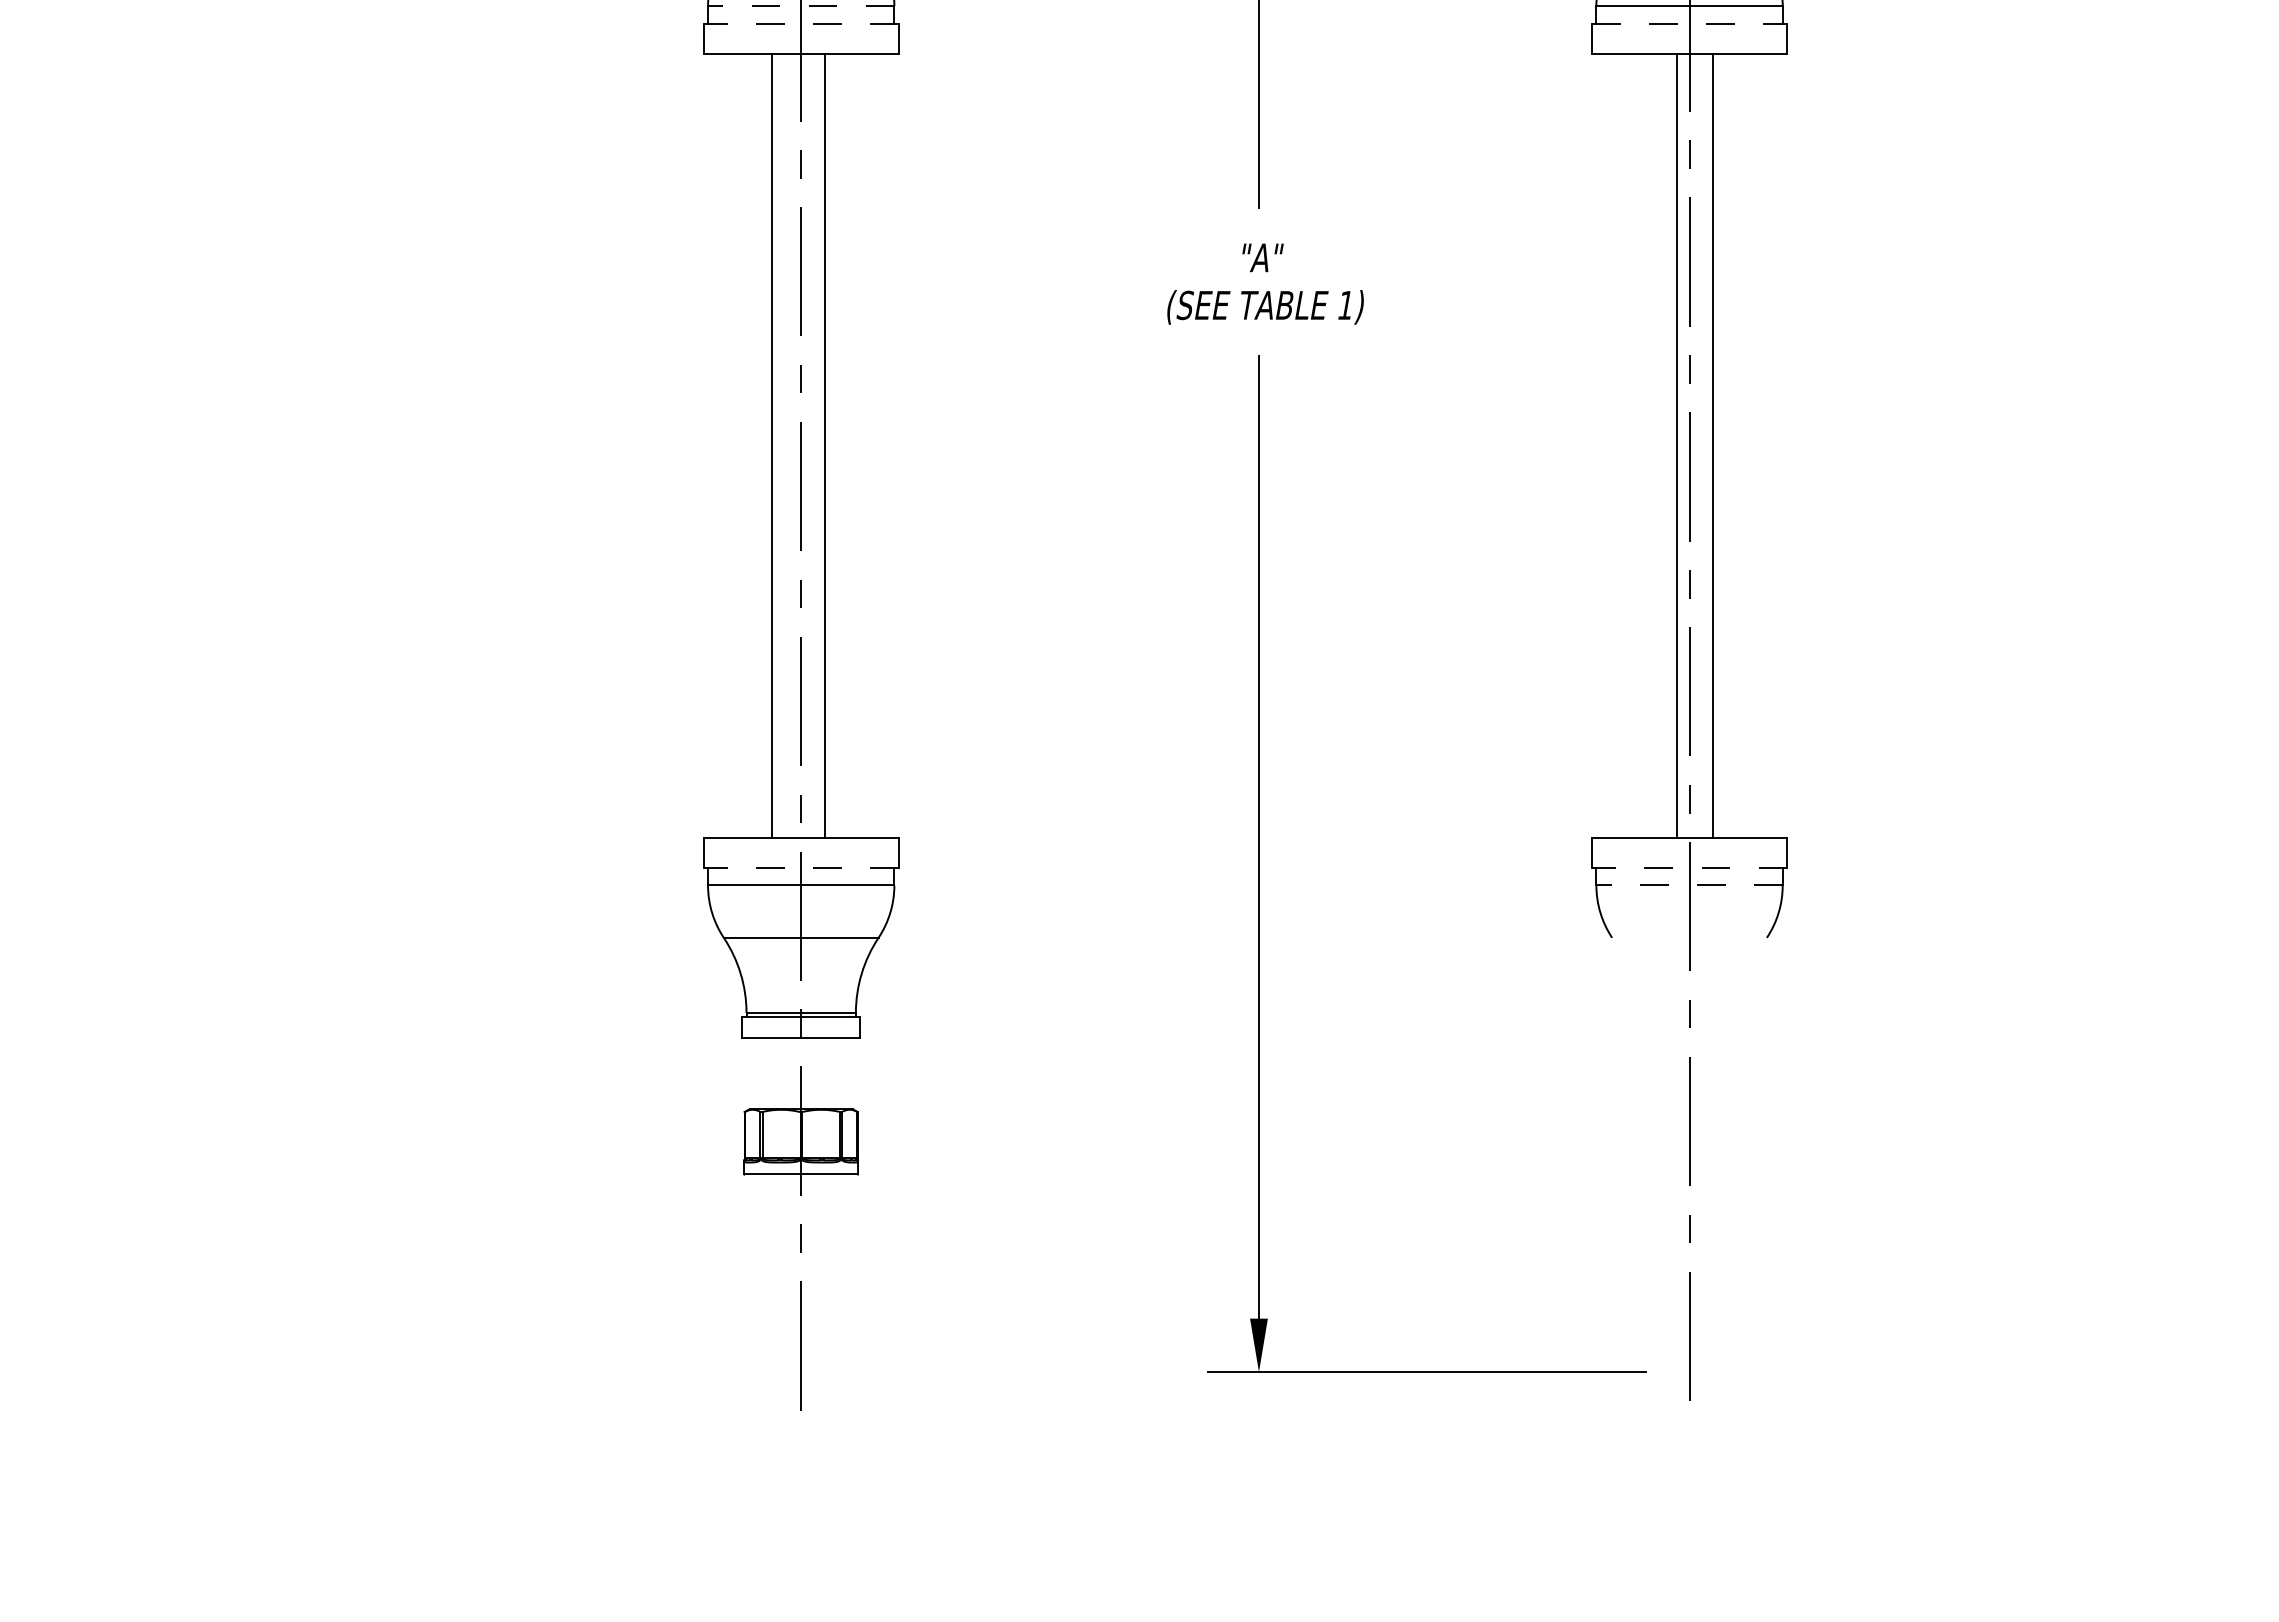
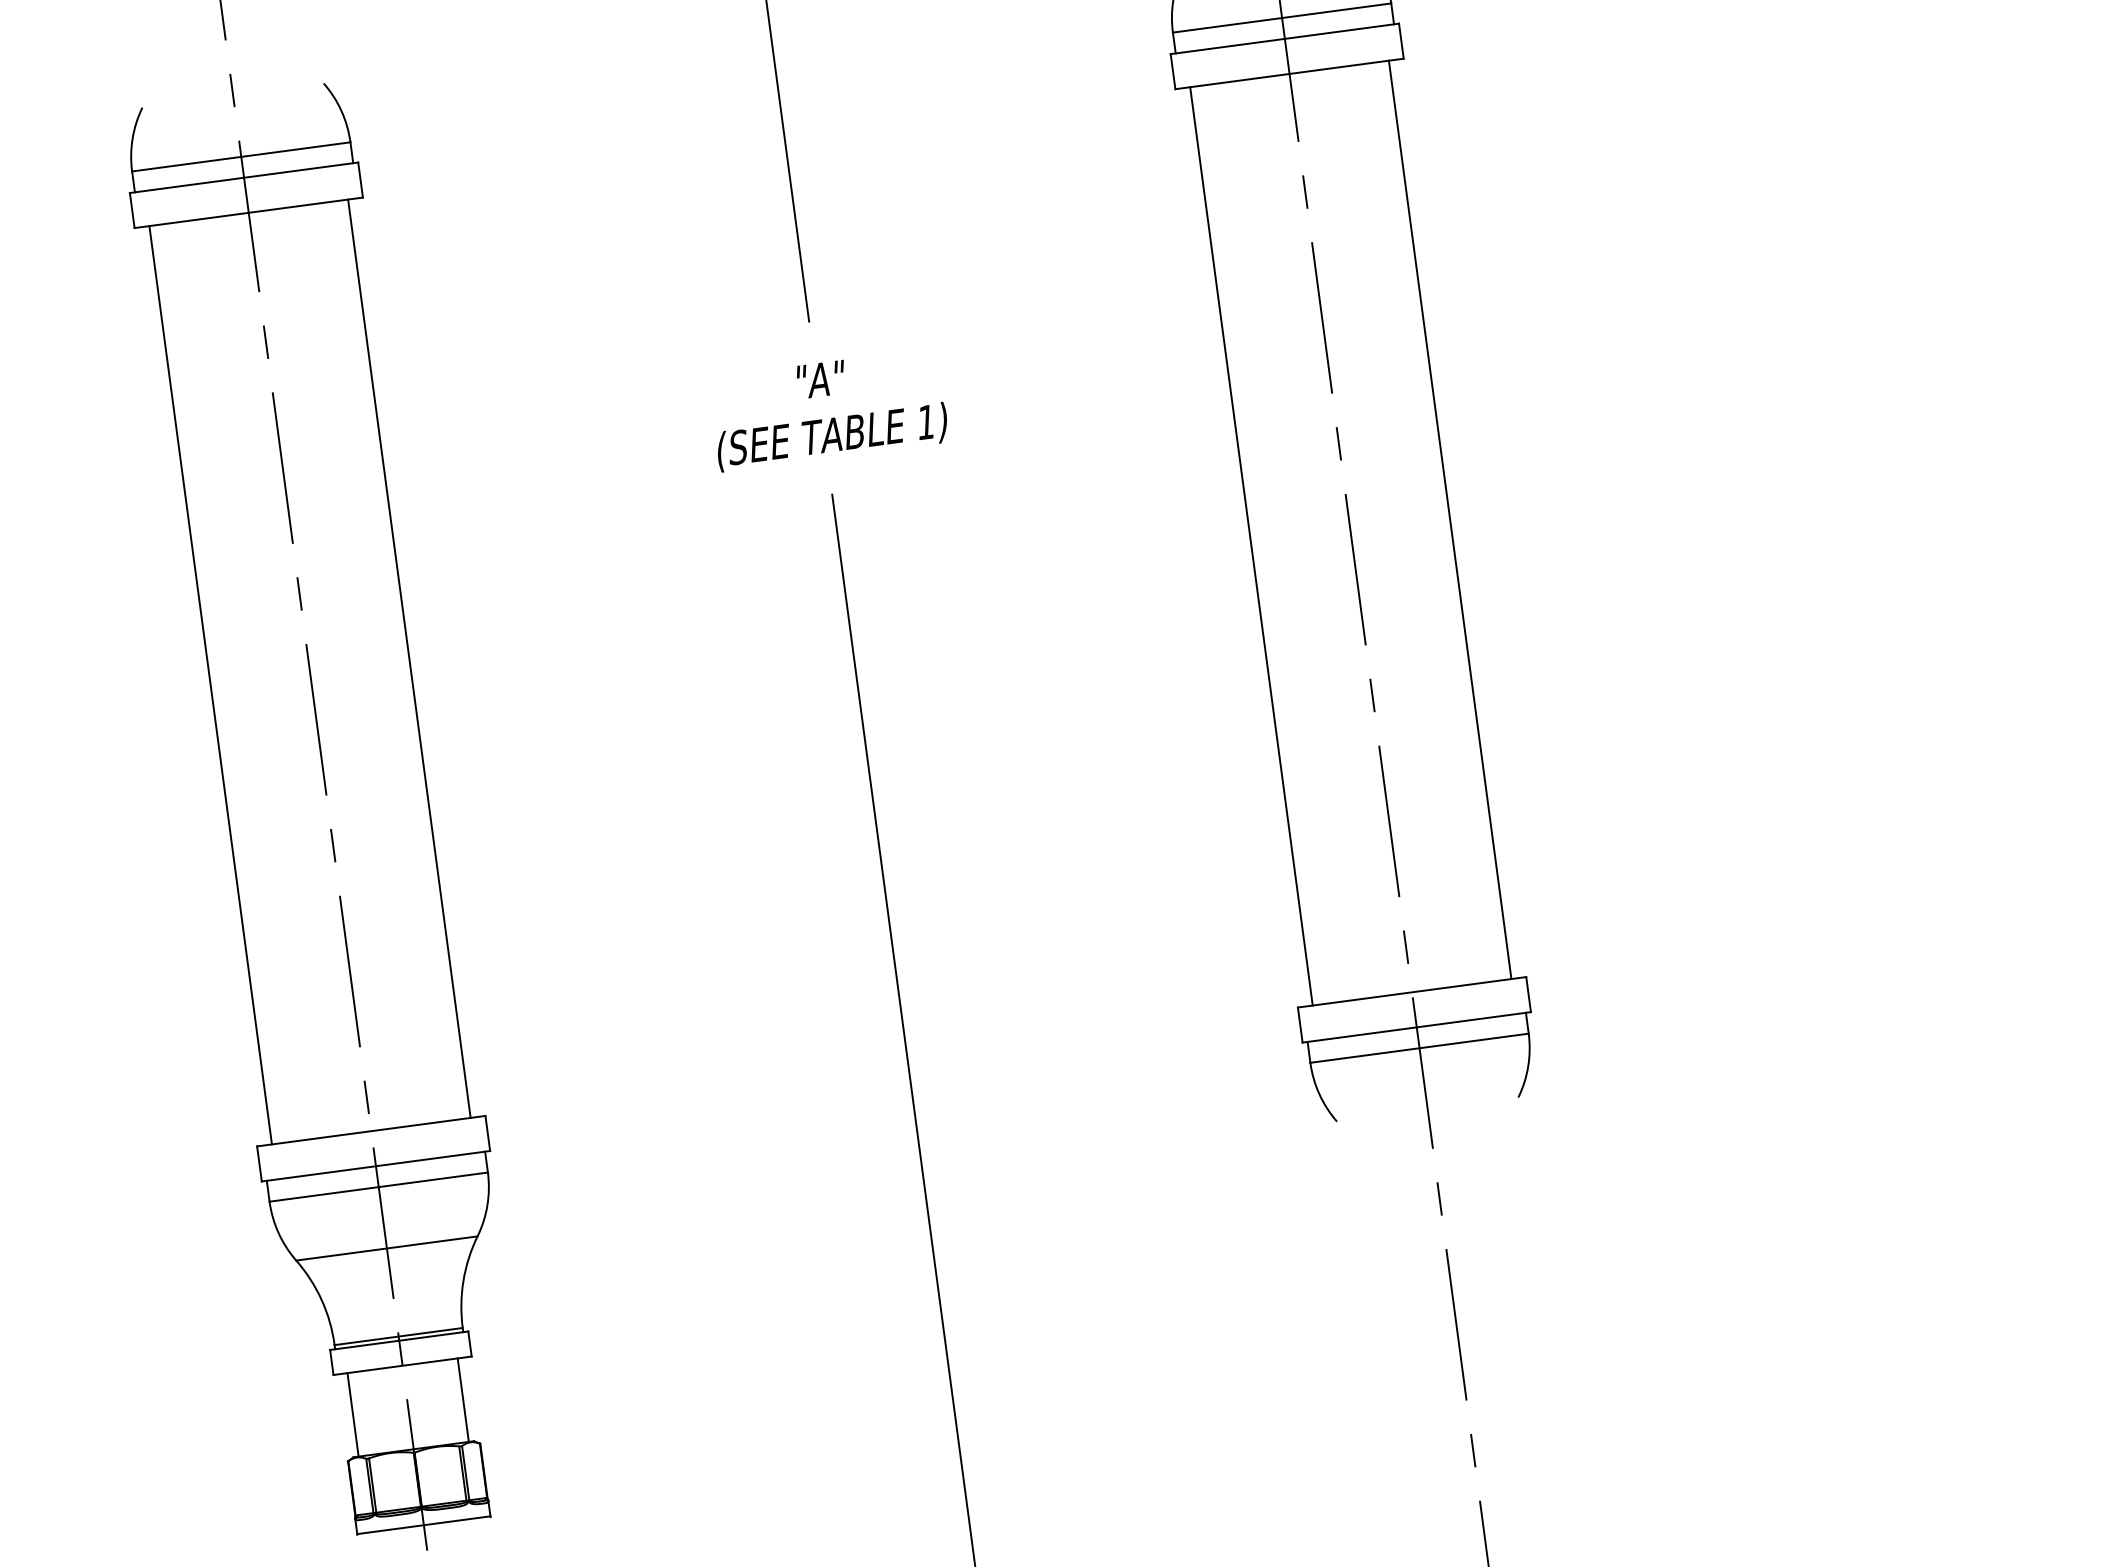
line: (800, 6) -> (240, 157), dashed -> solid
line: (800, 23) -> (243, 177), dashed -> solid
line: (1690, 23) -> (1285, 38), dashed -> solid
line: (772, 445) -> (210, 684), moved
line: (825, 445) -> (409, 658), moved
line: (1676, 445) -> (1251, 546), moved
line: (1713, 445) -> (1450, 519), moved
line: (800, 867) -> (375, 1166), dashed -> solid
line: (1689, 867) -> (1416, 1027), dashed -> solid
line: (1689, 885) -> (1419, 1048), dashed -> solid
line: (754, 1073) -> (353, 1414), added
line: (848, 1073) -> (463, 1400), added

